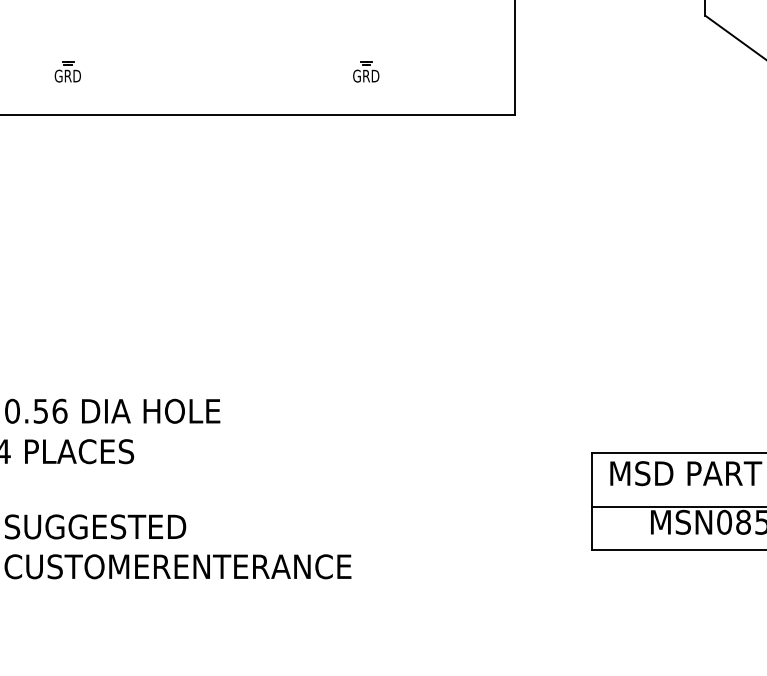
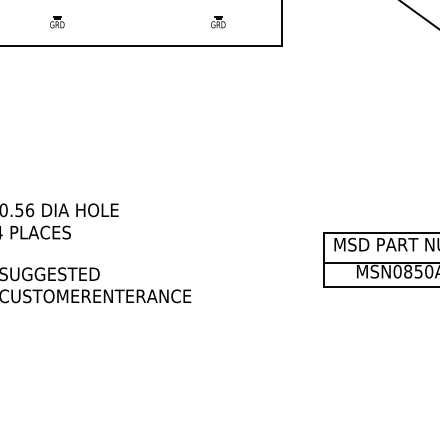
part: (68, 71) -> (57, 22), moved
part: (366, 71) -> (218, 22), moved

